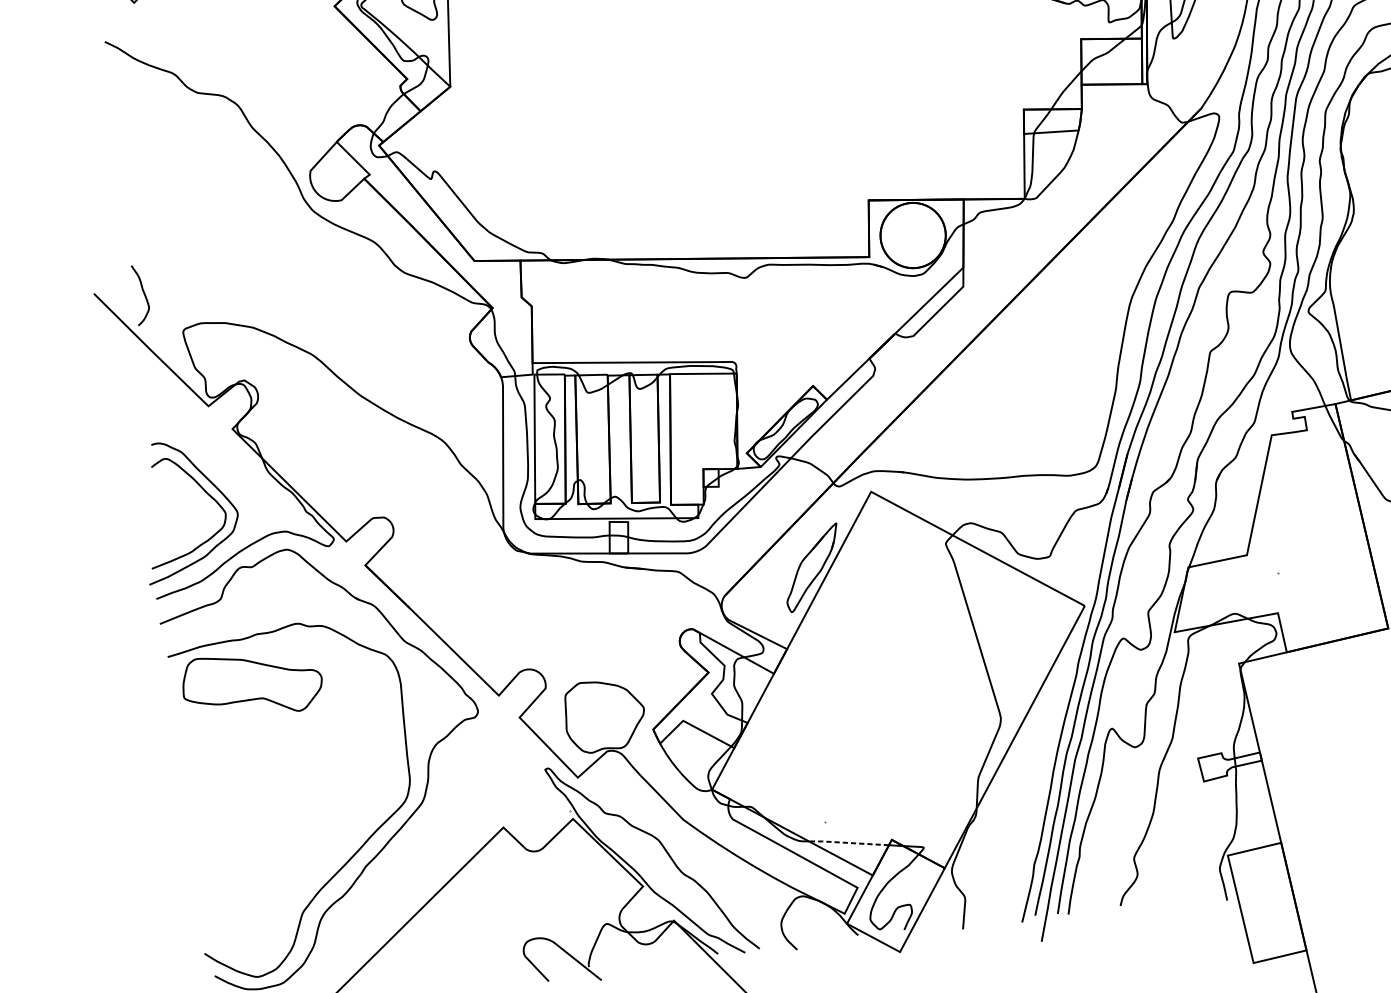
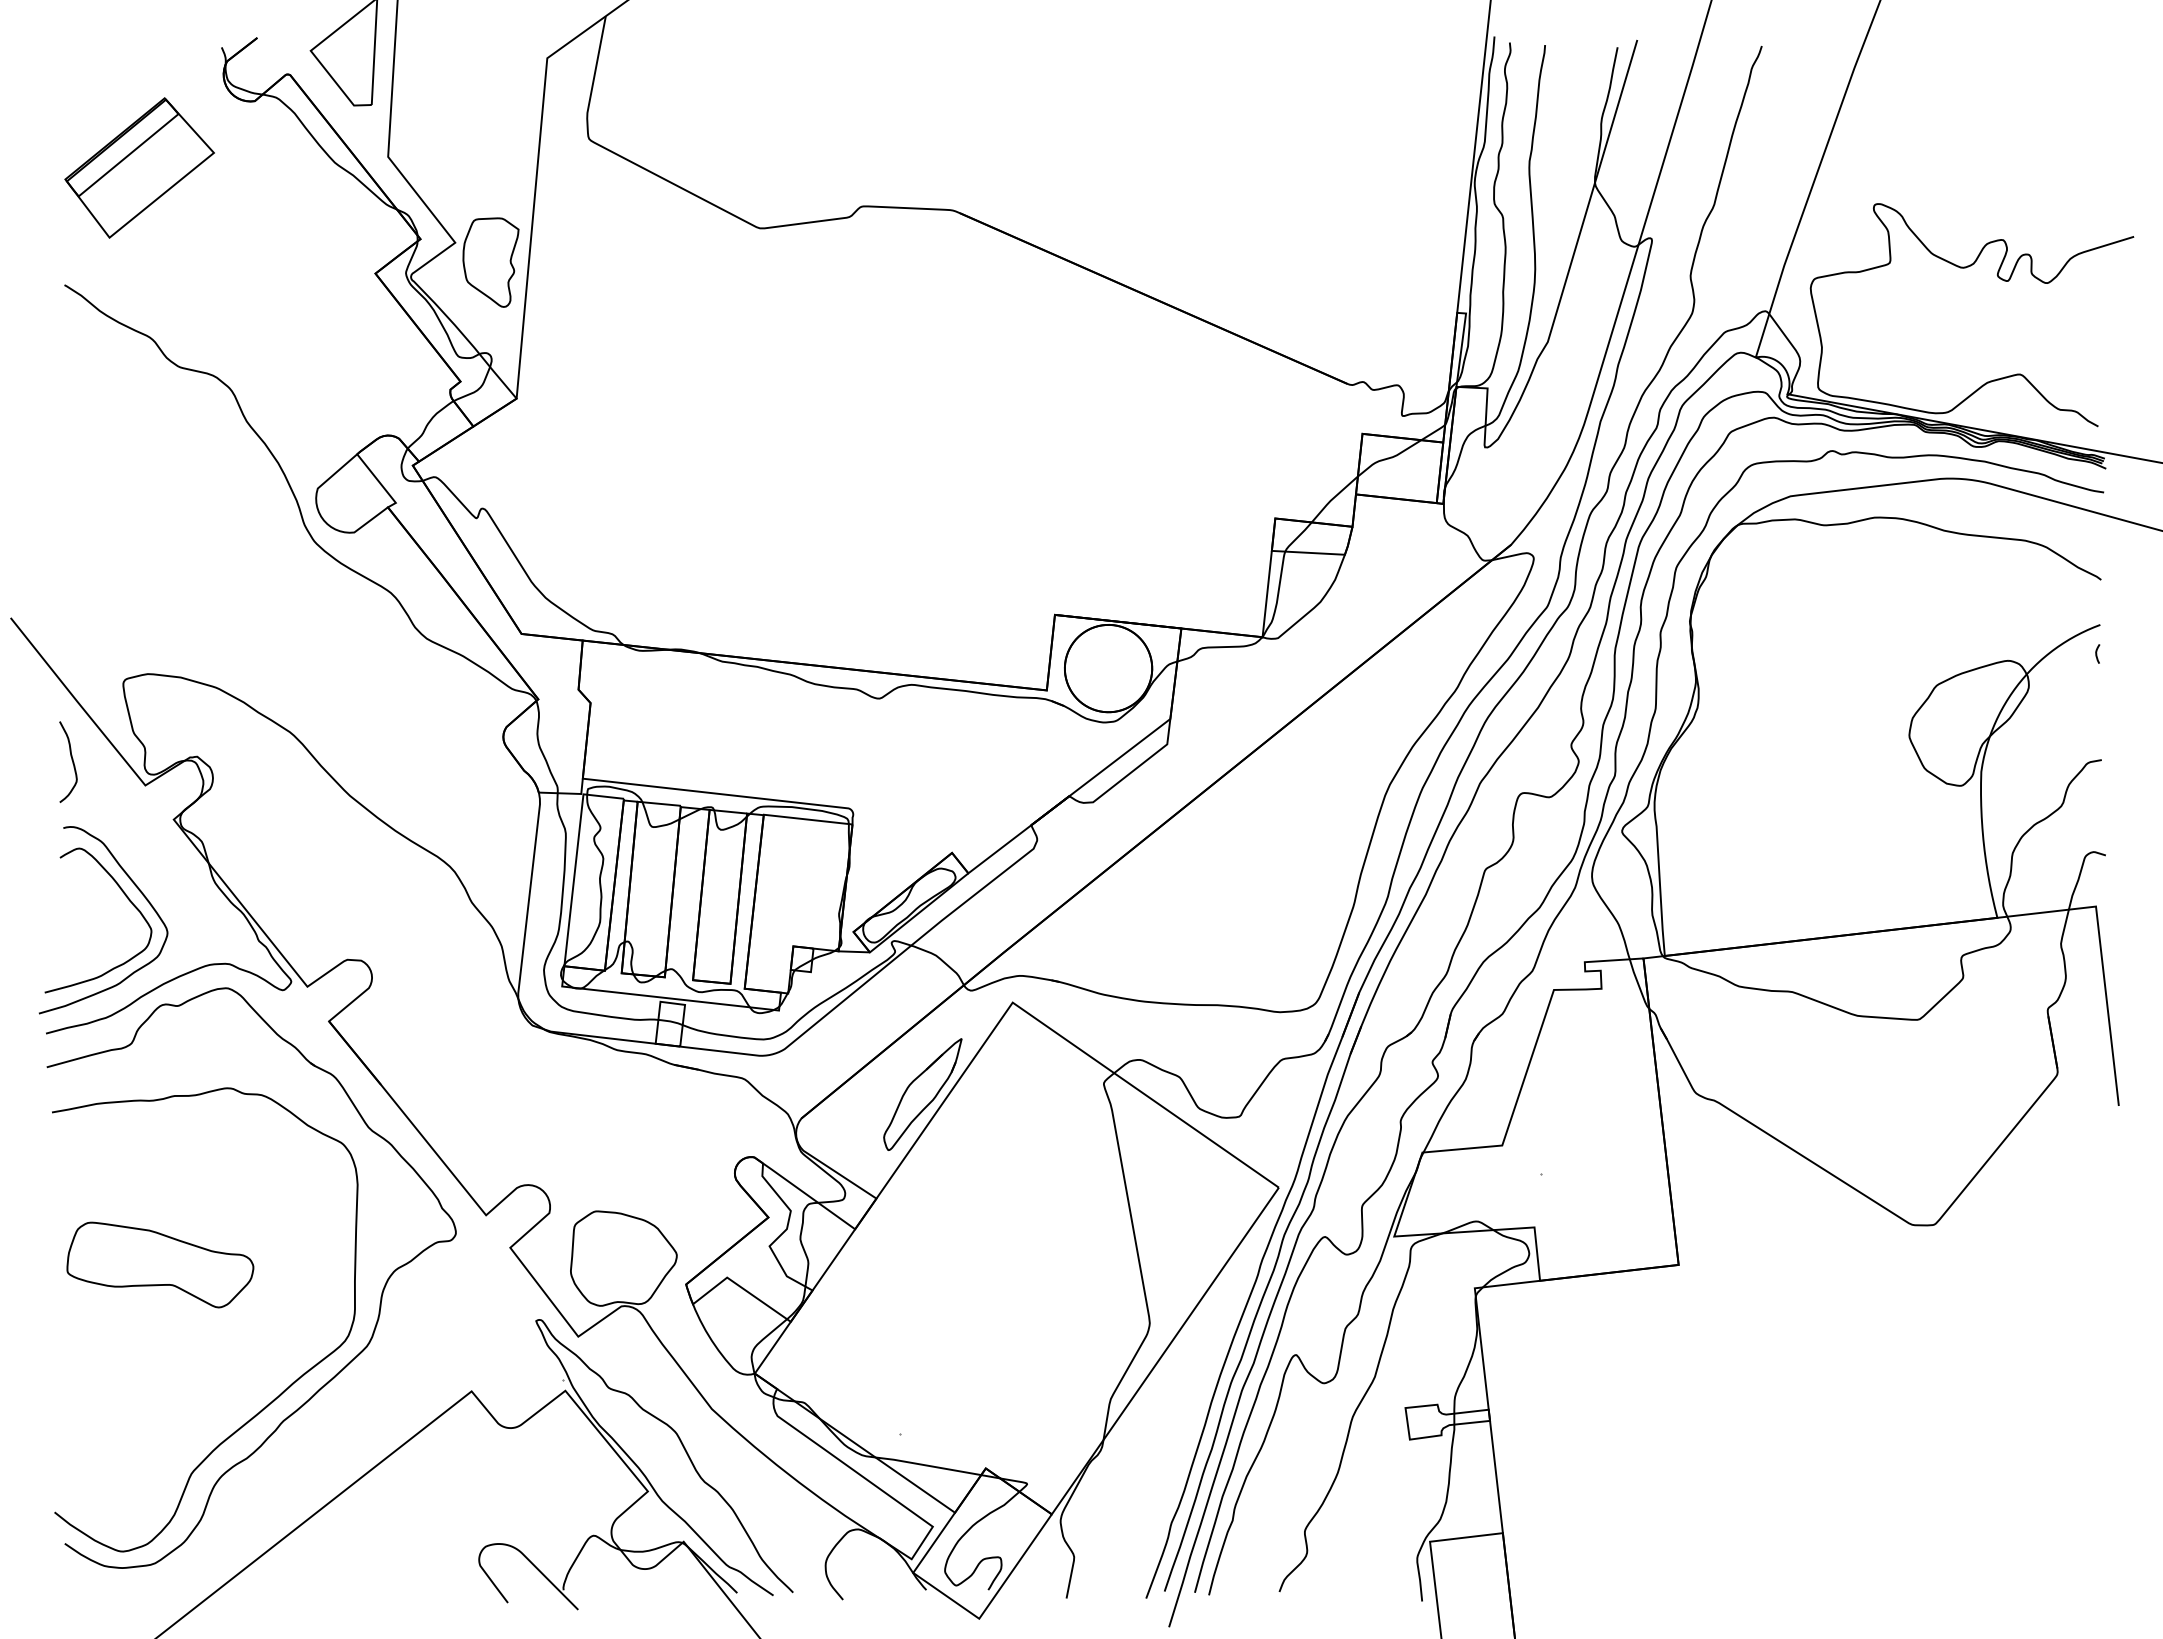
curve: (143, 293) -> (71, 760), moved
part: (252, 684) -> (160, 1264), moved
line: (848, 842) -> (927, 1465), dashed -> solid

